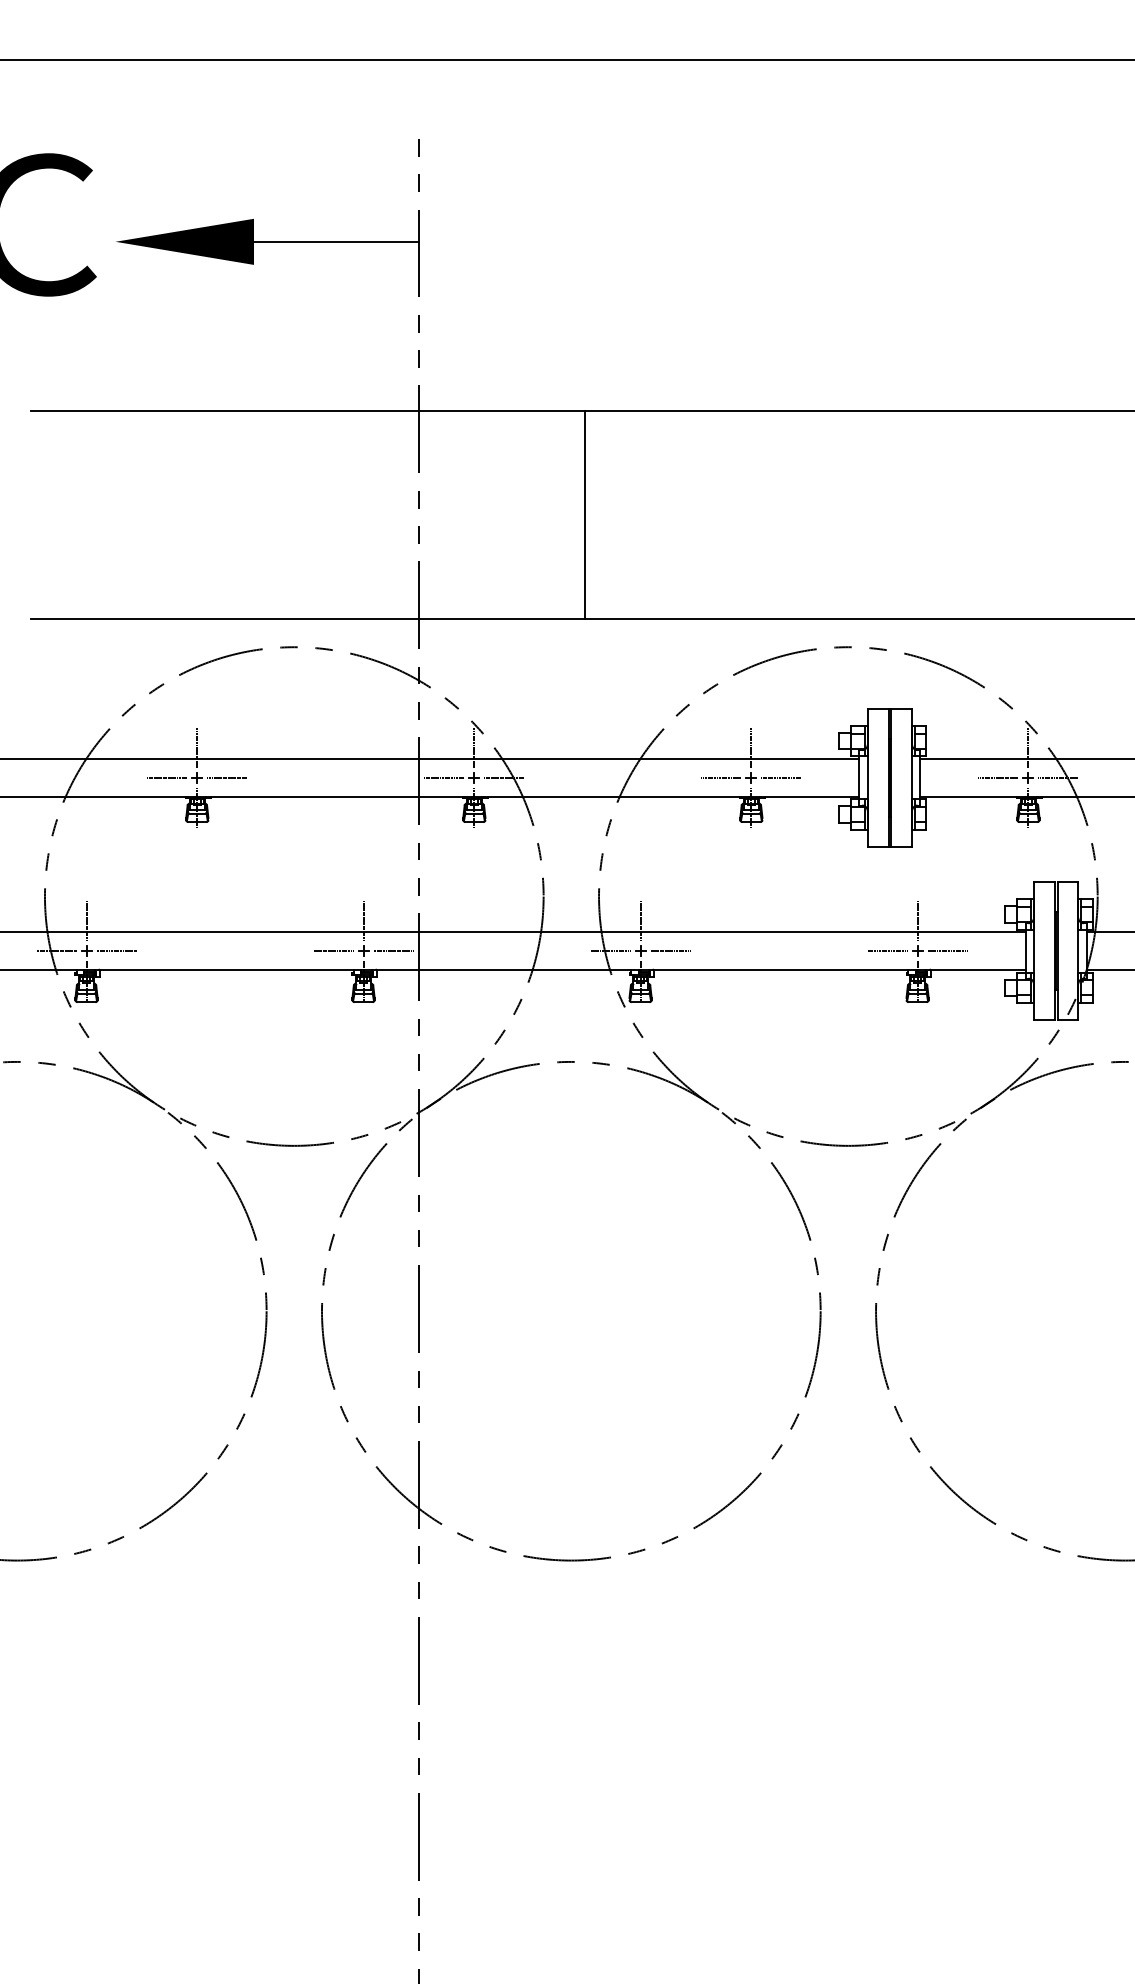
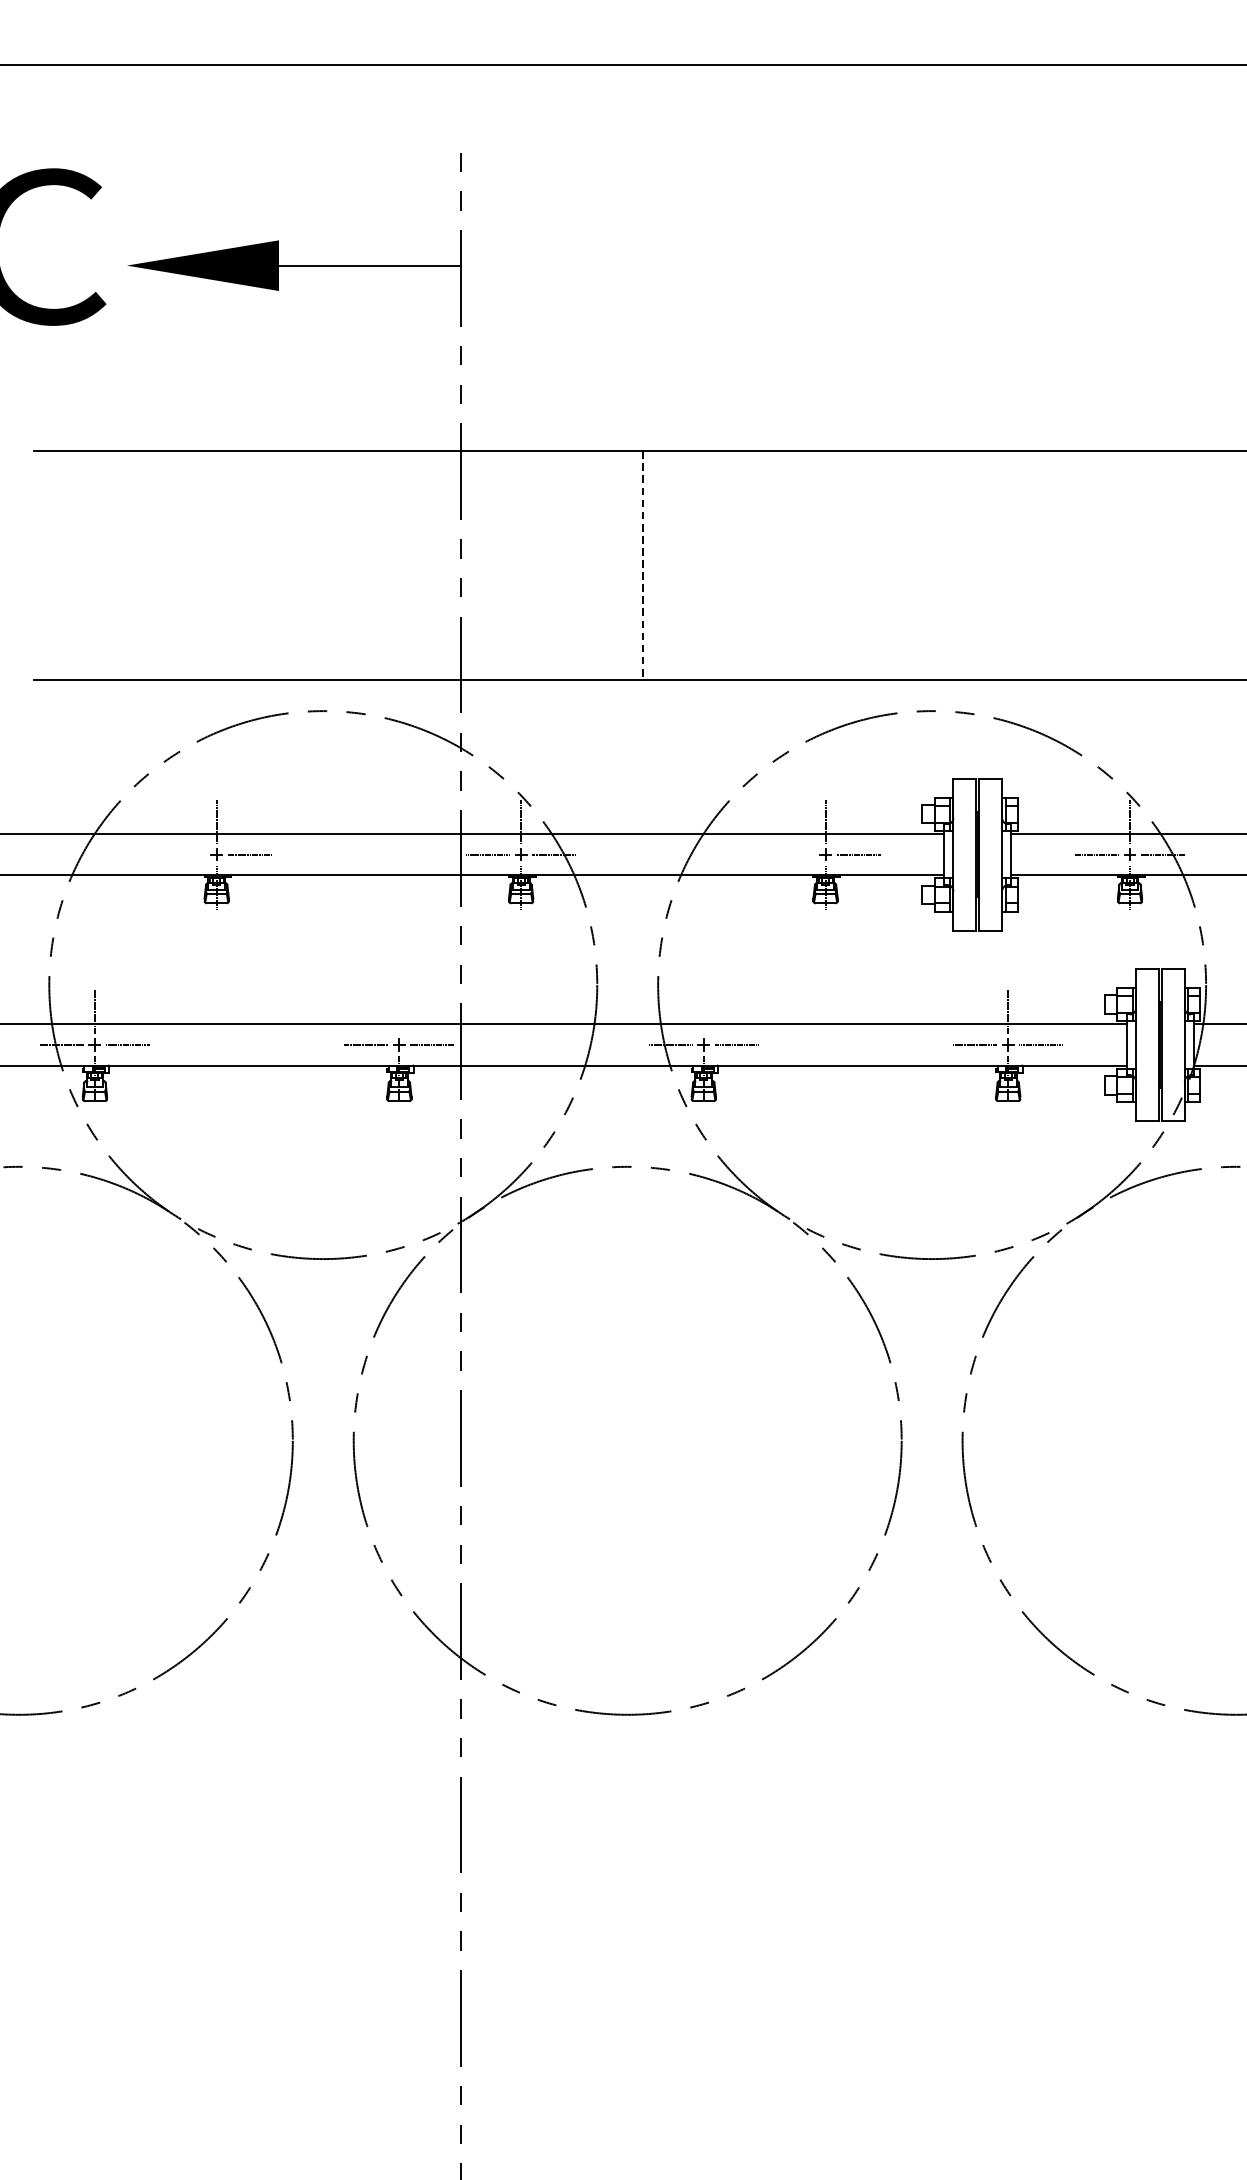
line: (585, 514) -> (643, 565), solid -> dashed
line: (167, 777) -> (183, 854), removed
line: (721, 777) -> (792, 854), removed
line: (363, 920) -> (399, 1011), removed
line: (640, 920) -> (703, 1011), removed

